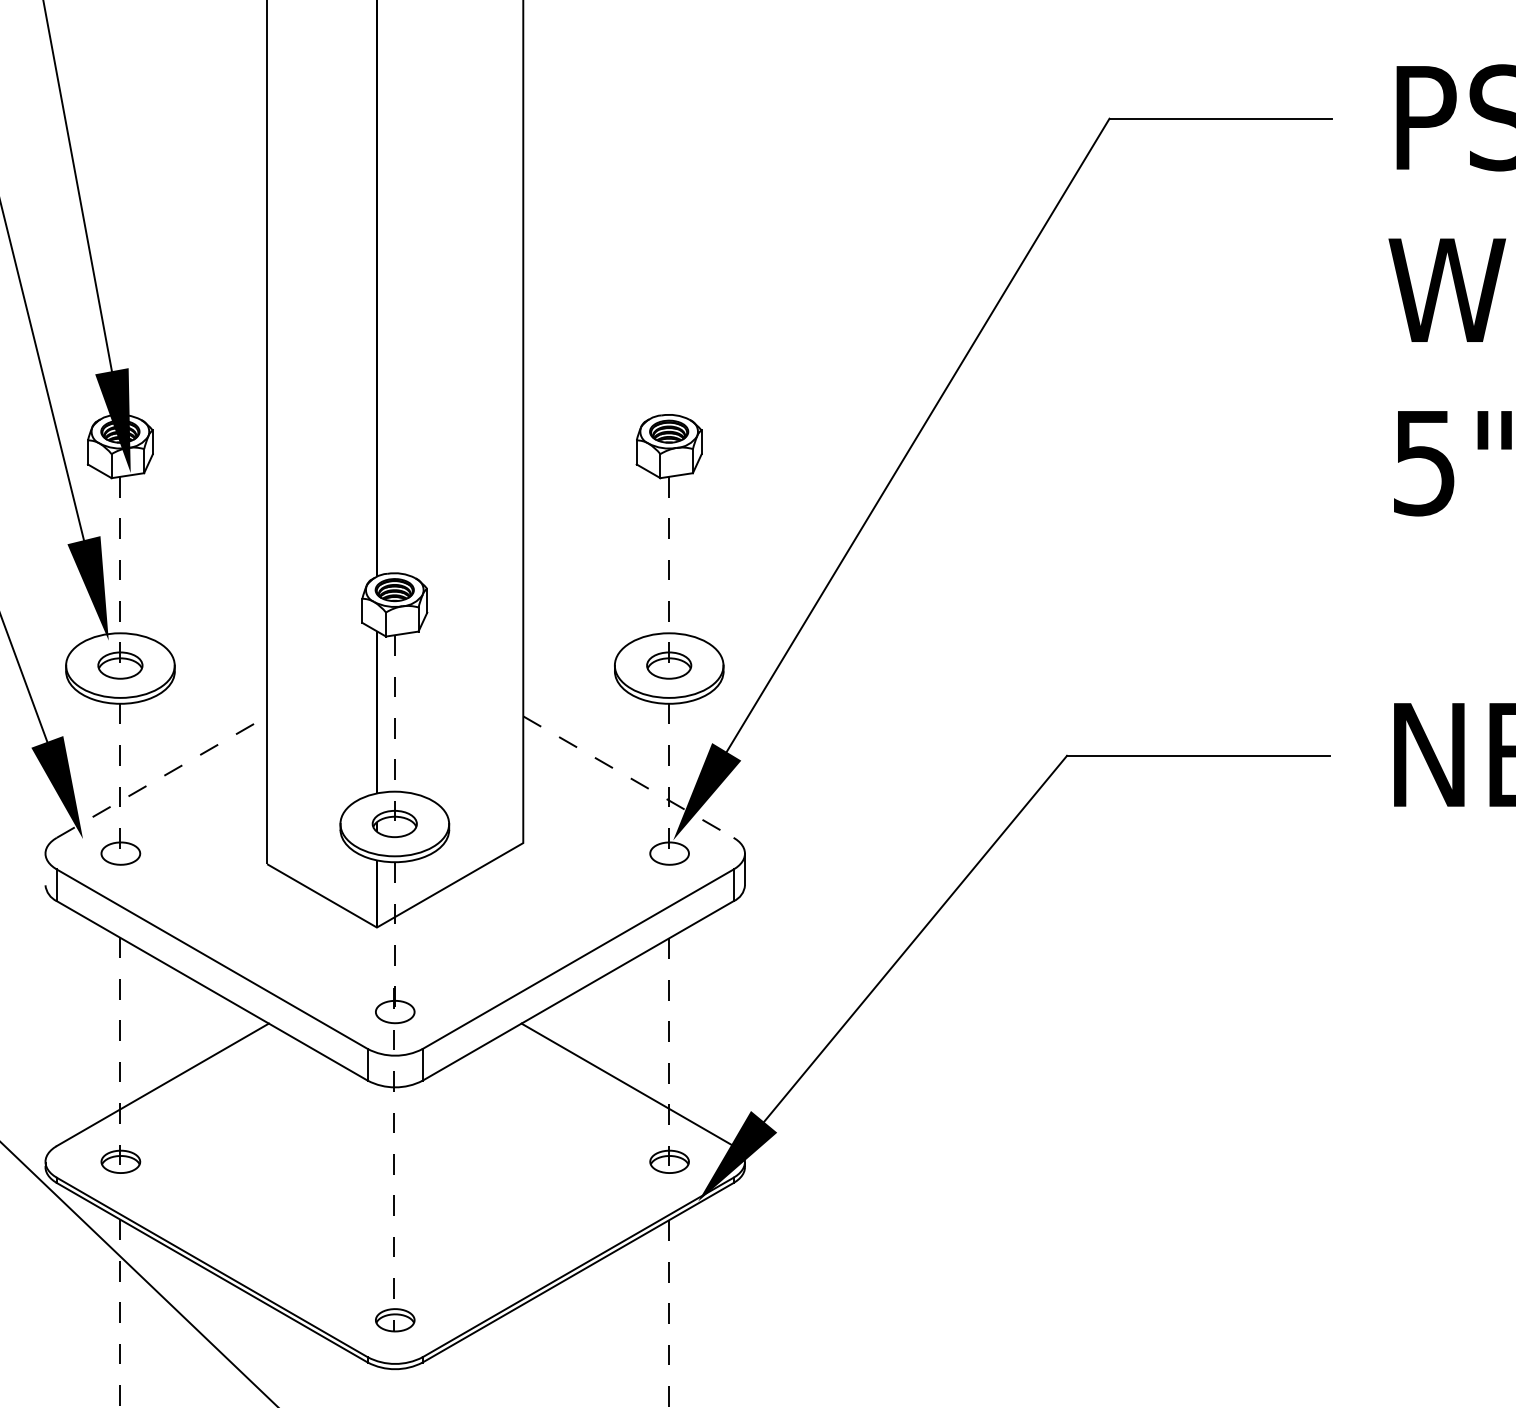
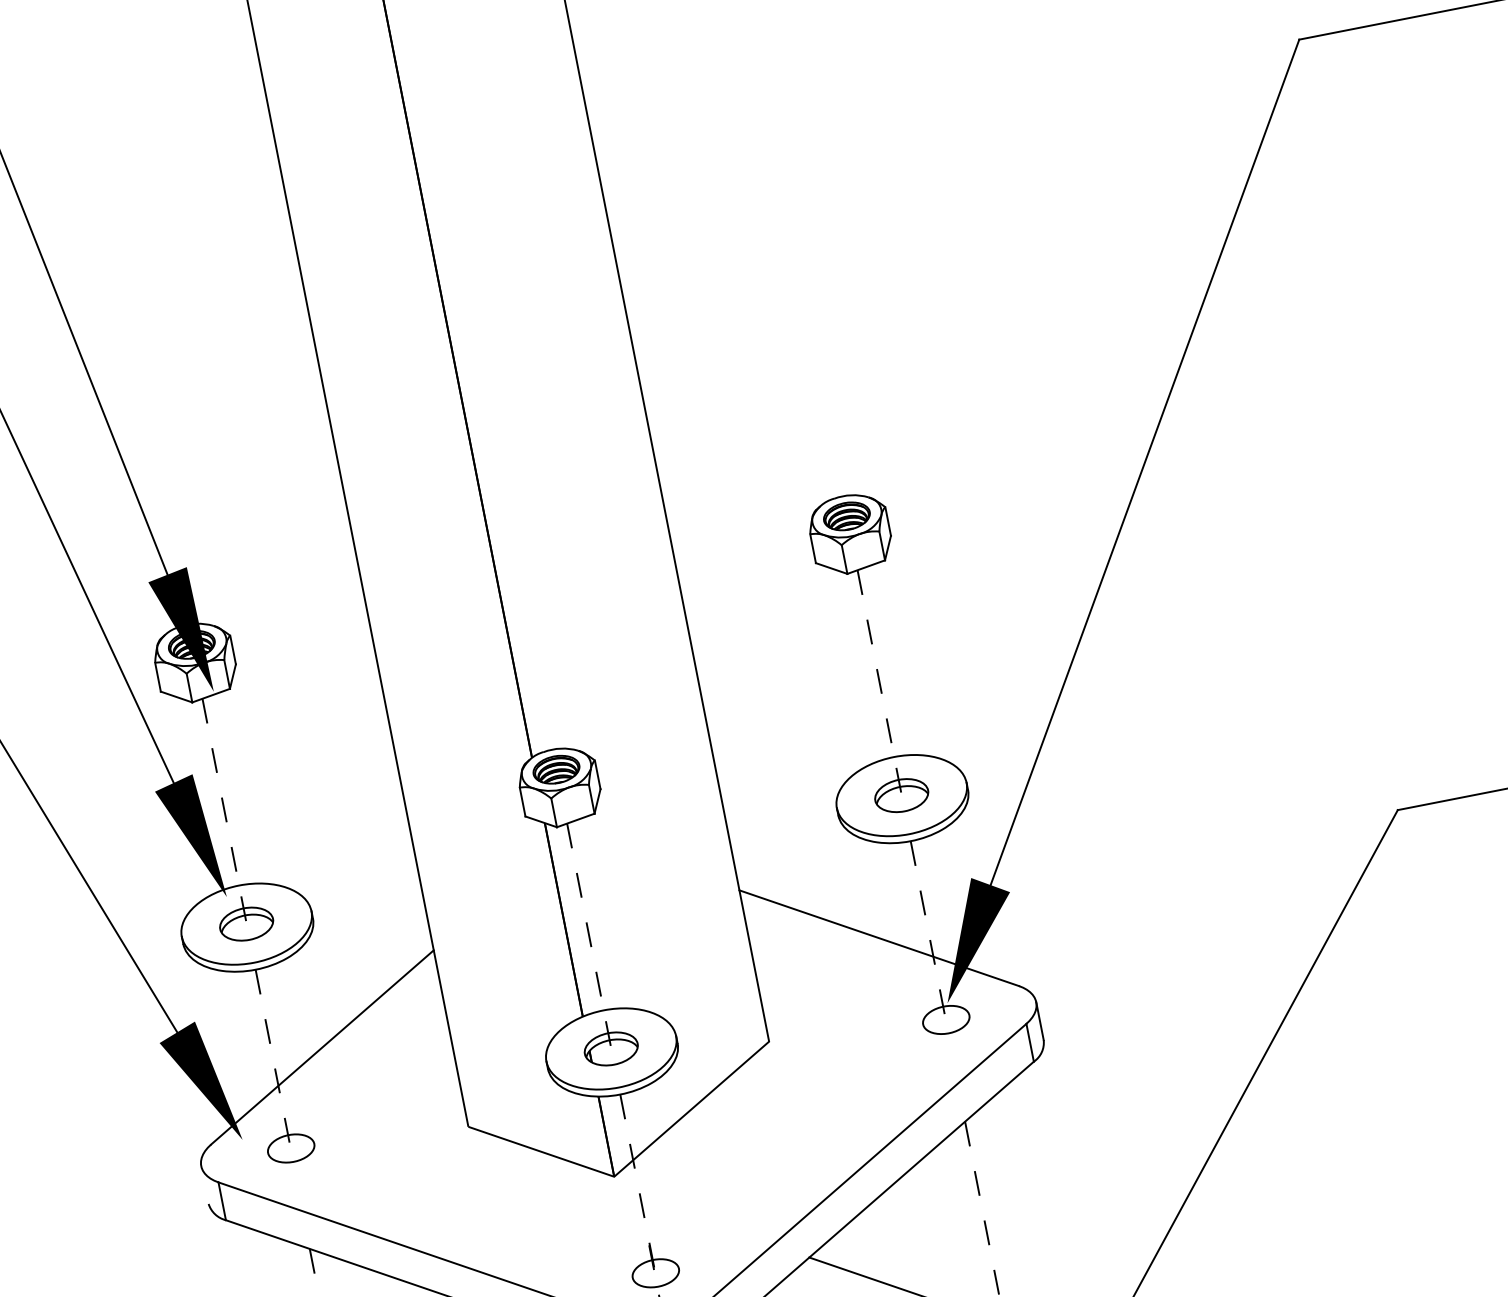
line: (162, 776) -> (322, 1046), dashed -> solid
line: (628, 777) -> (879, 938), dashed -> solid

